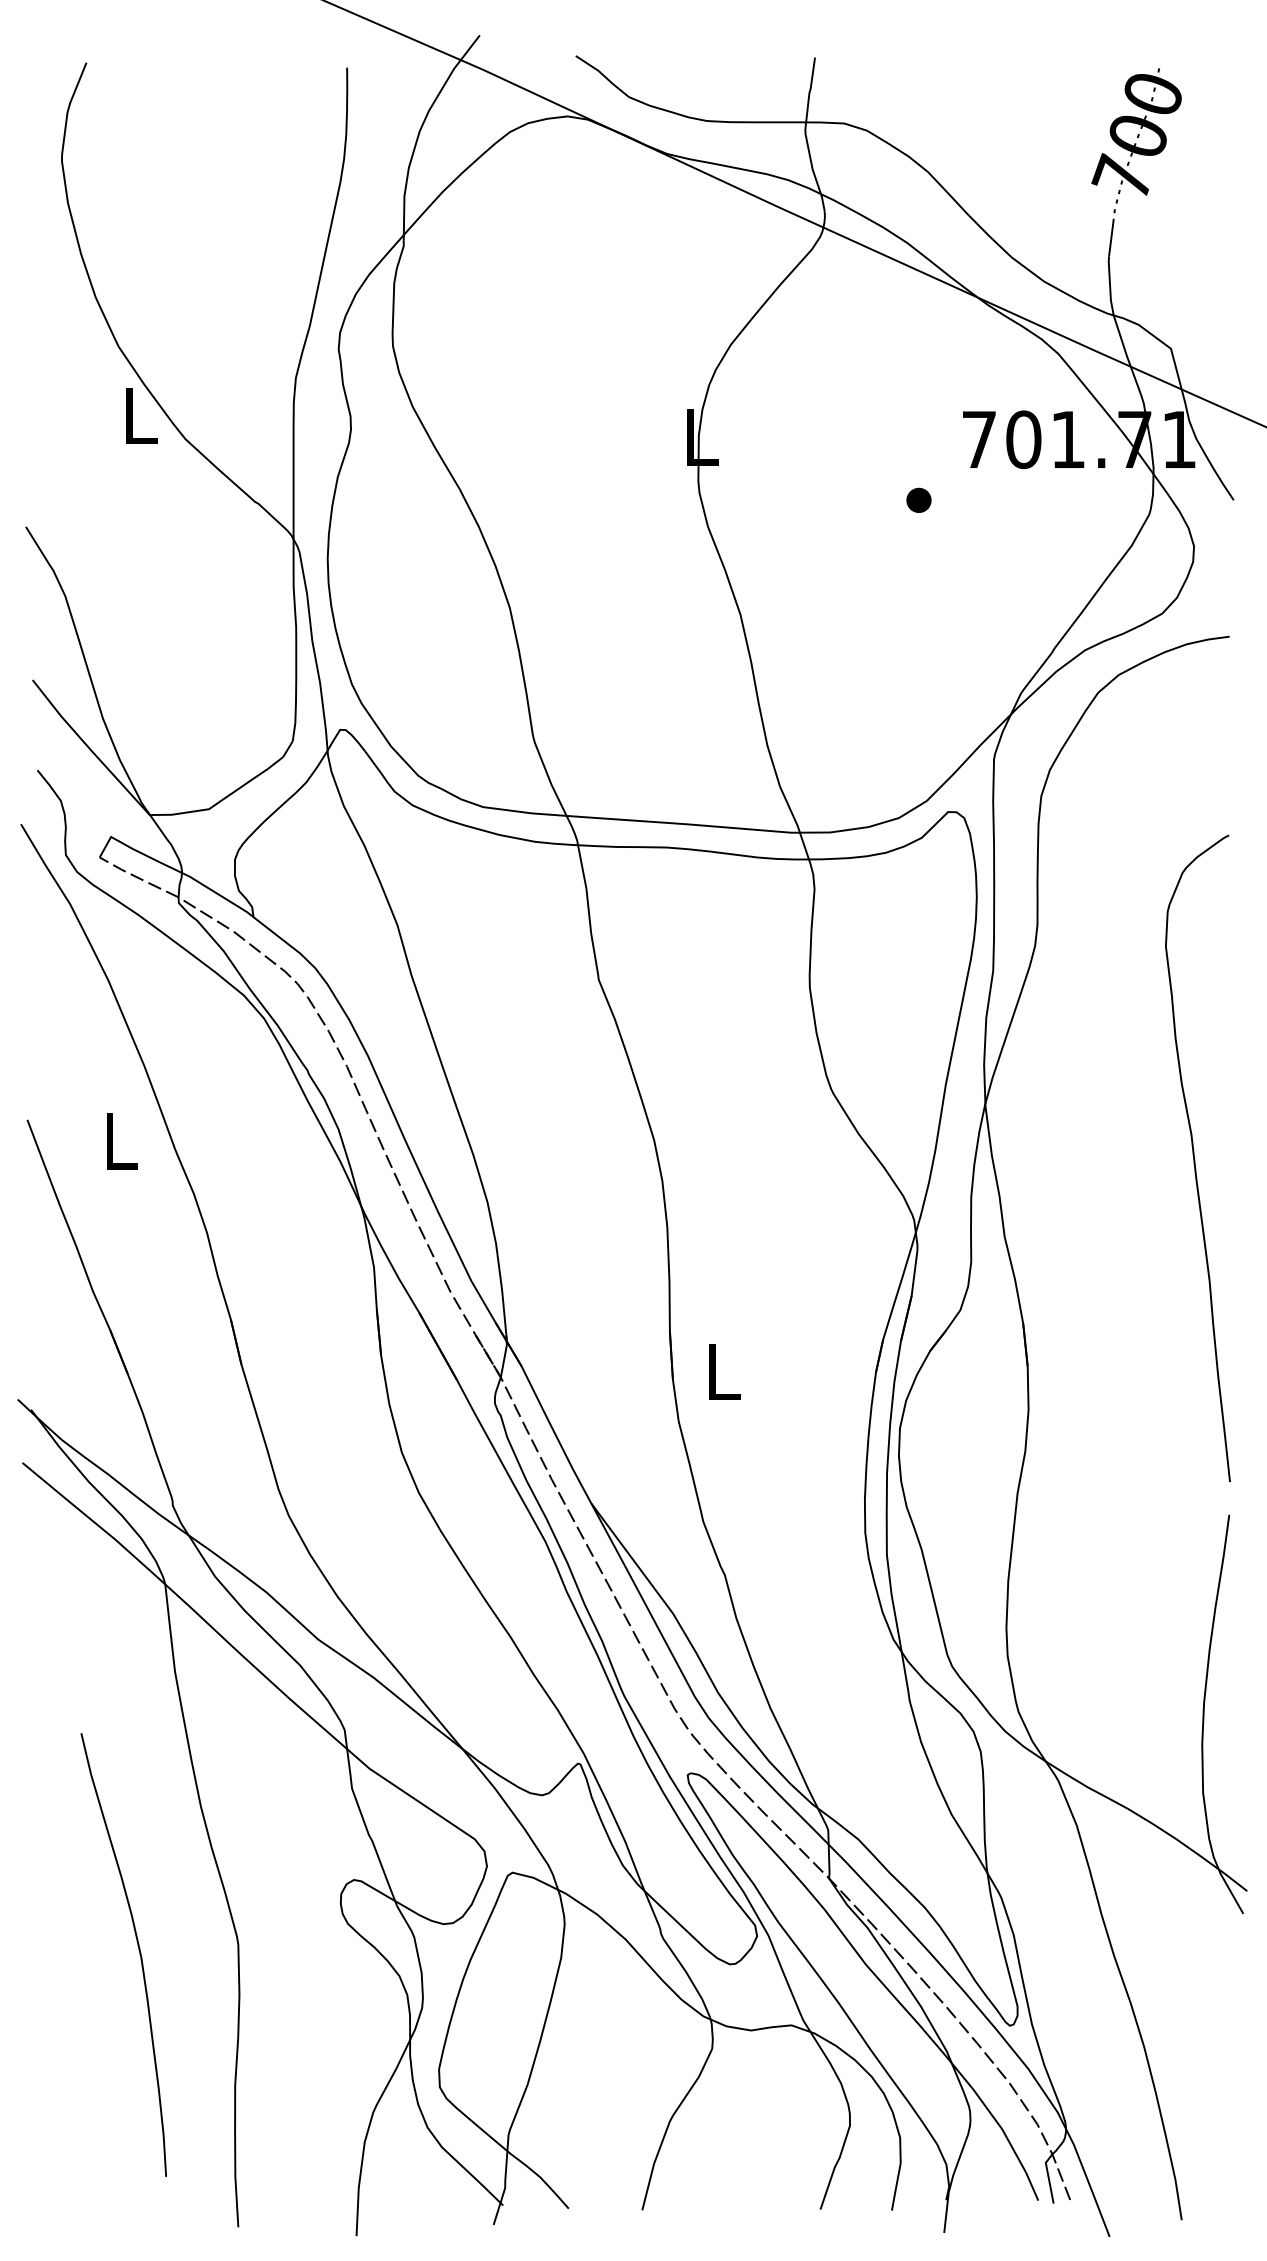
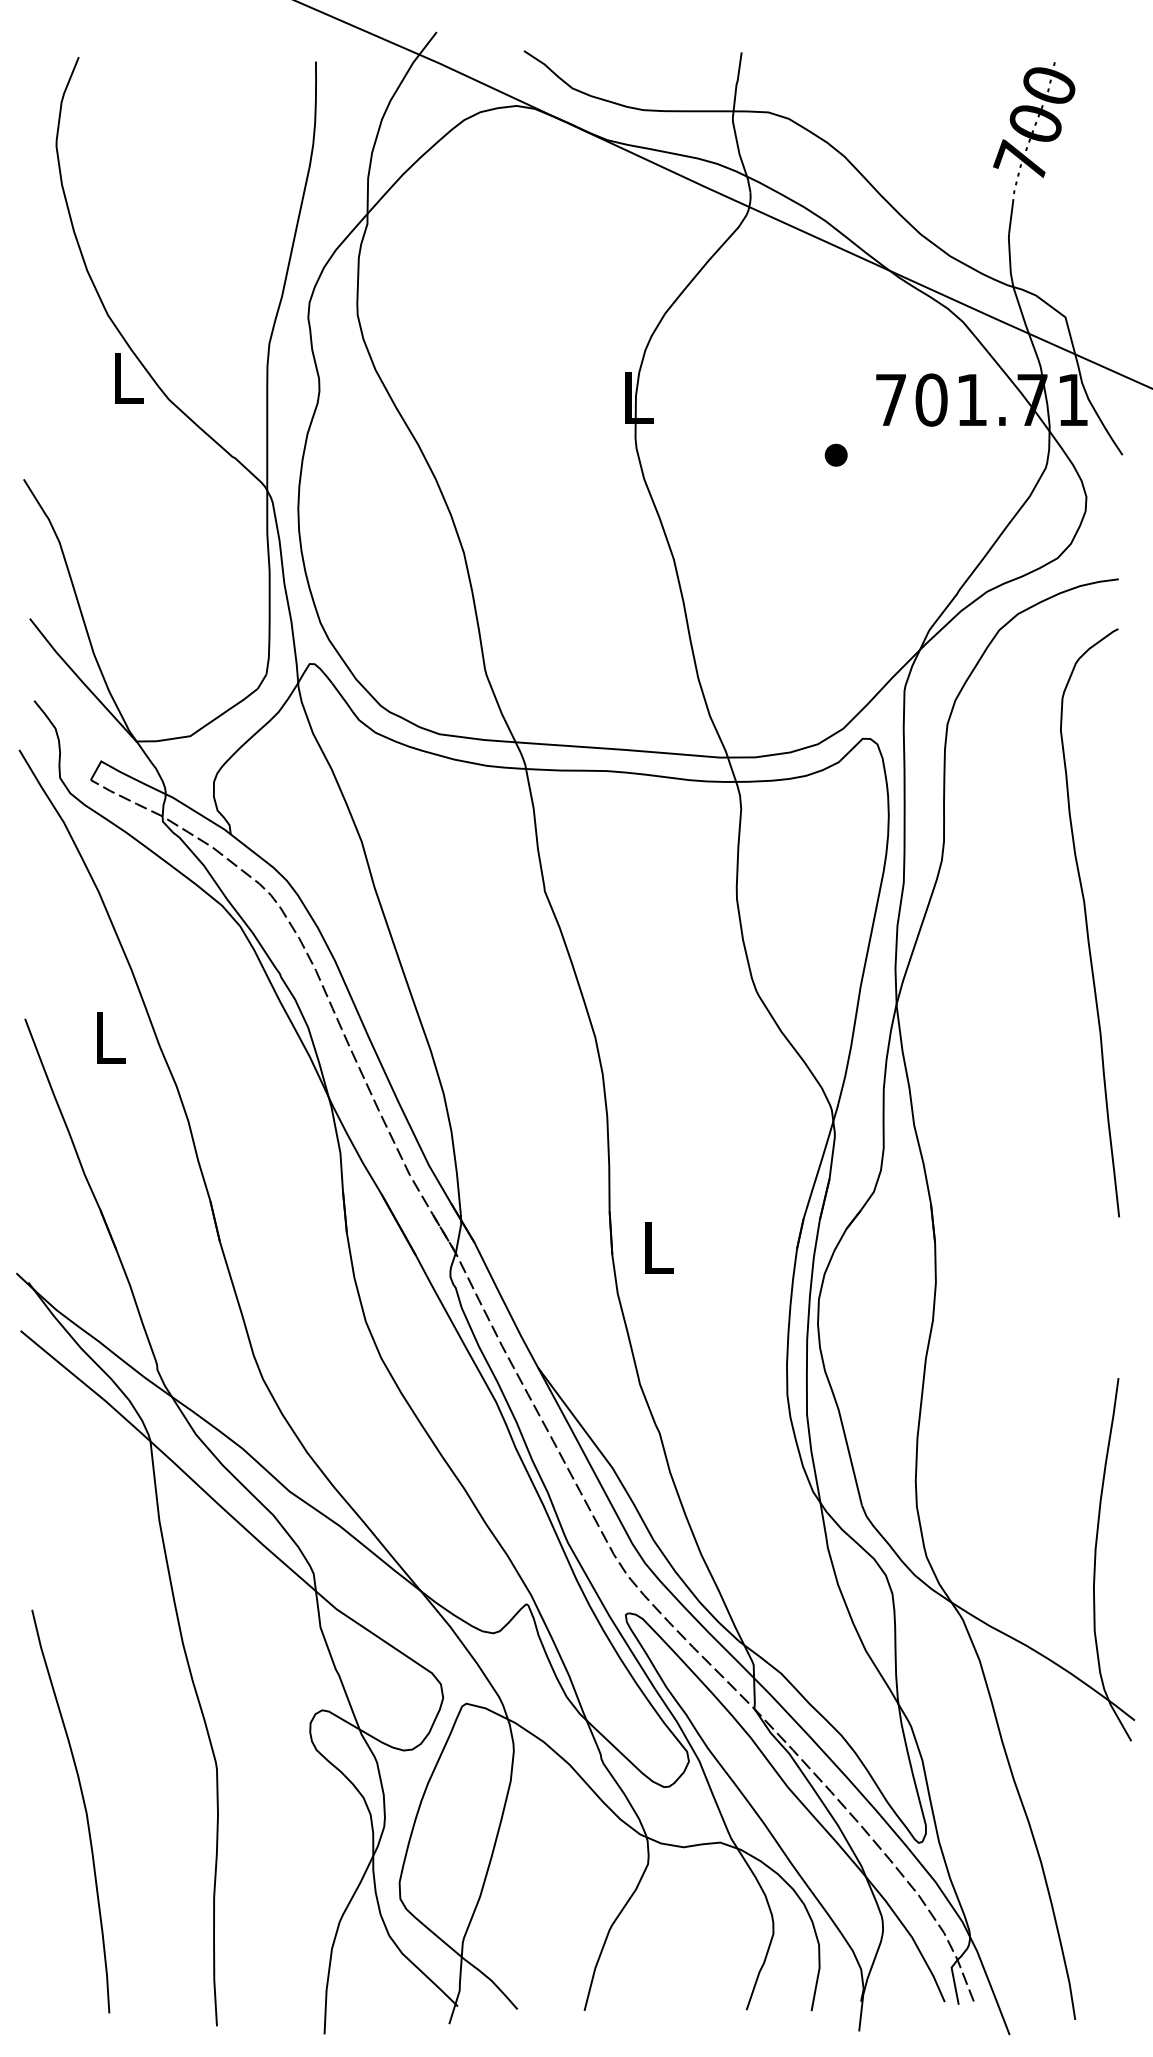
curve: (1195, 1157) -> (1087, 922), moved
curve: (138, 1952) -> (84, 1809), moved

